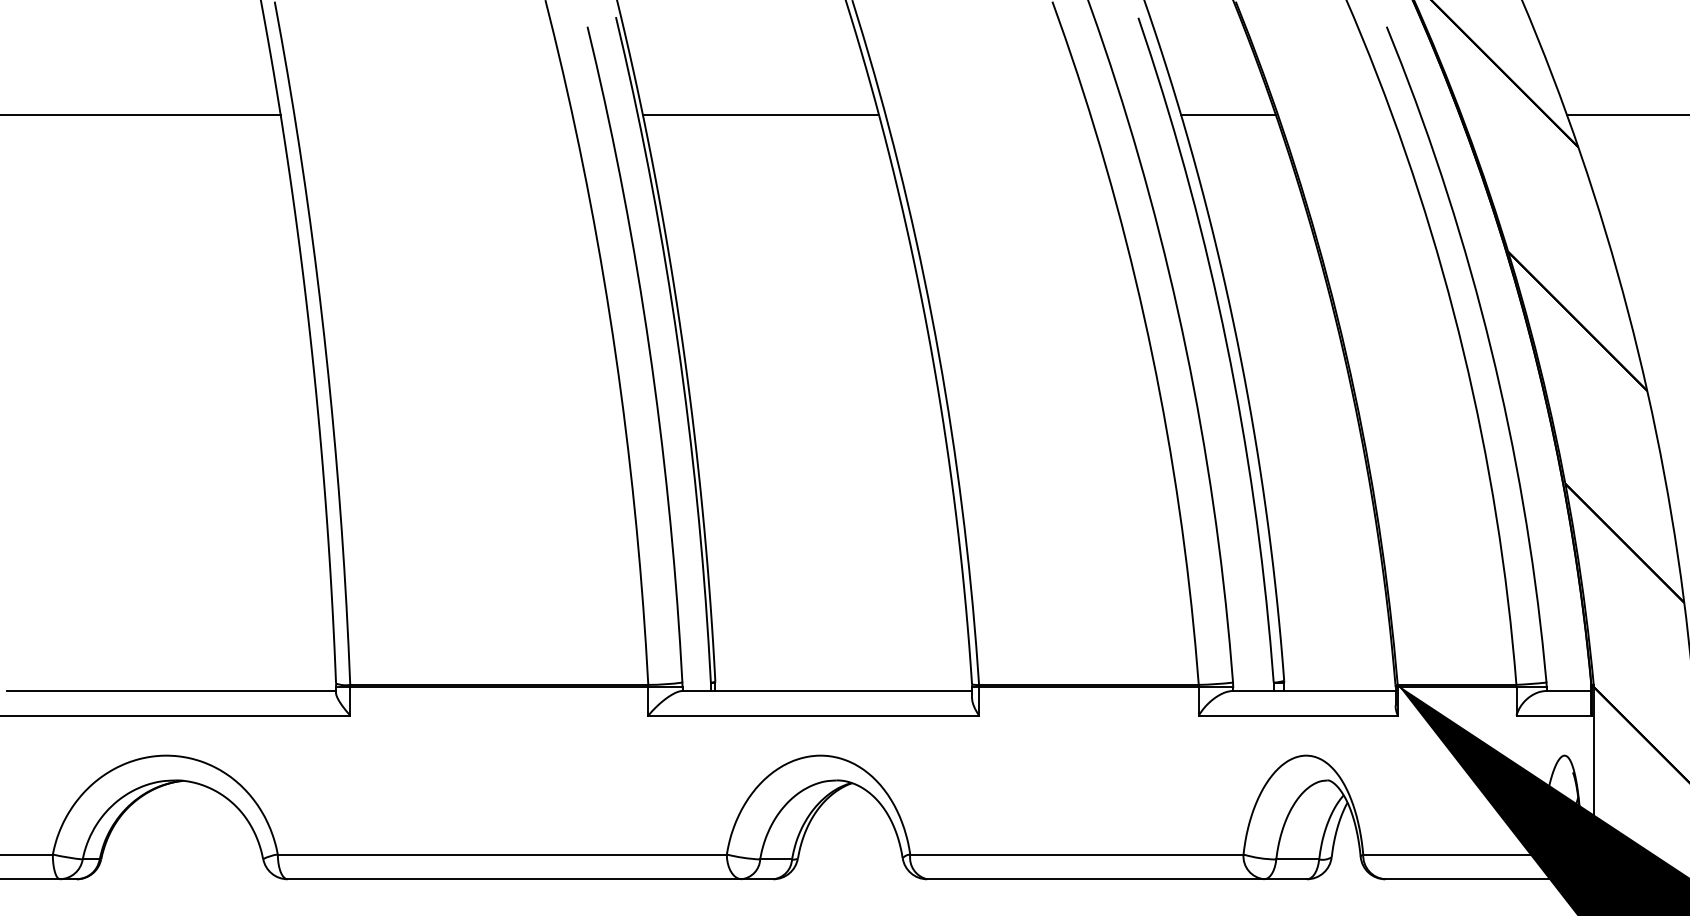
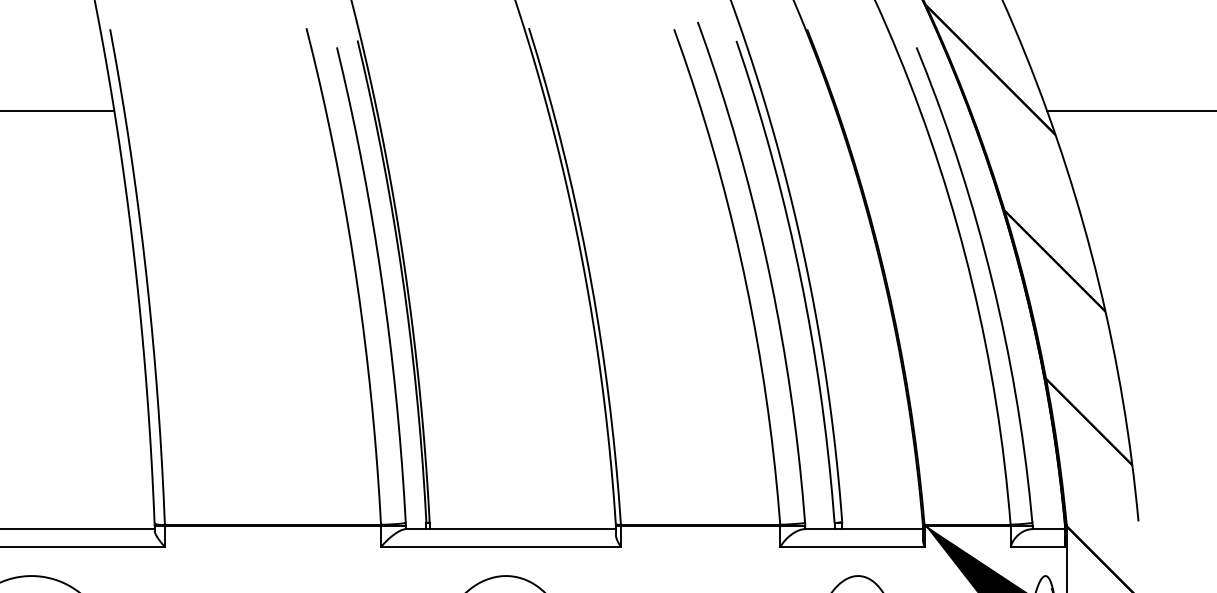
line: (760, 114) -> (462, 111), removed
line: (1227, 114) -> (801, 111), removed

